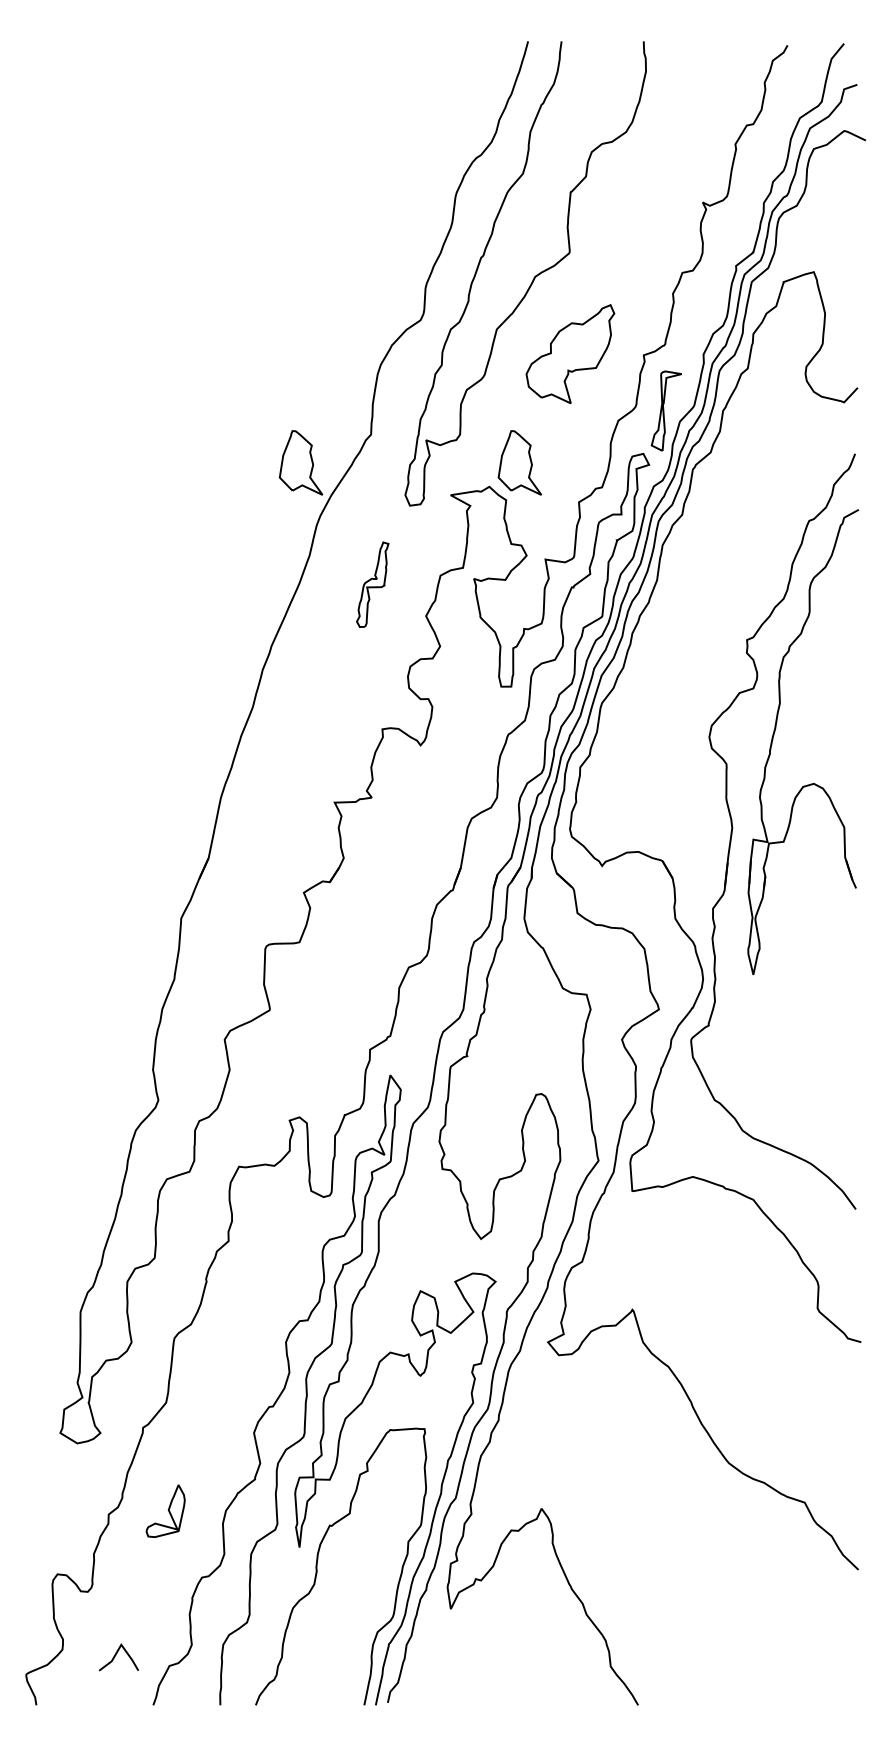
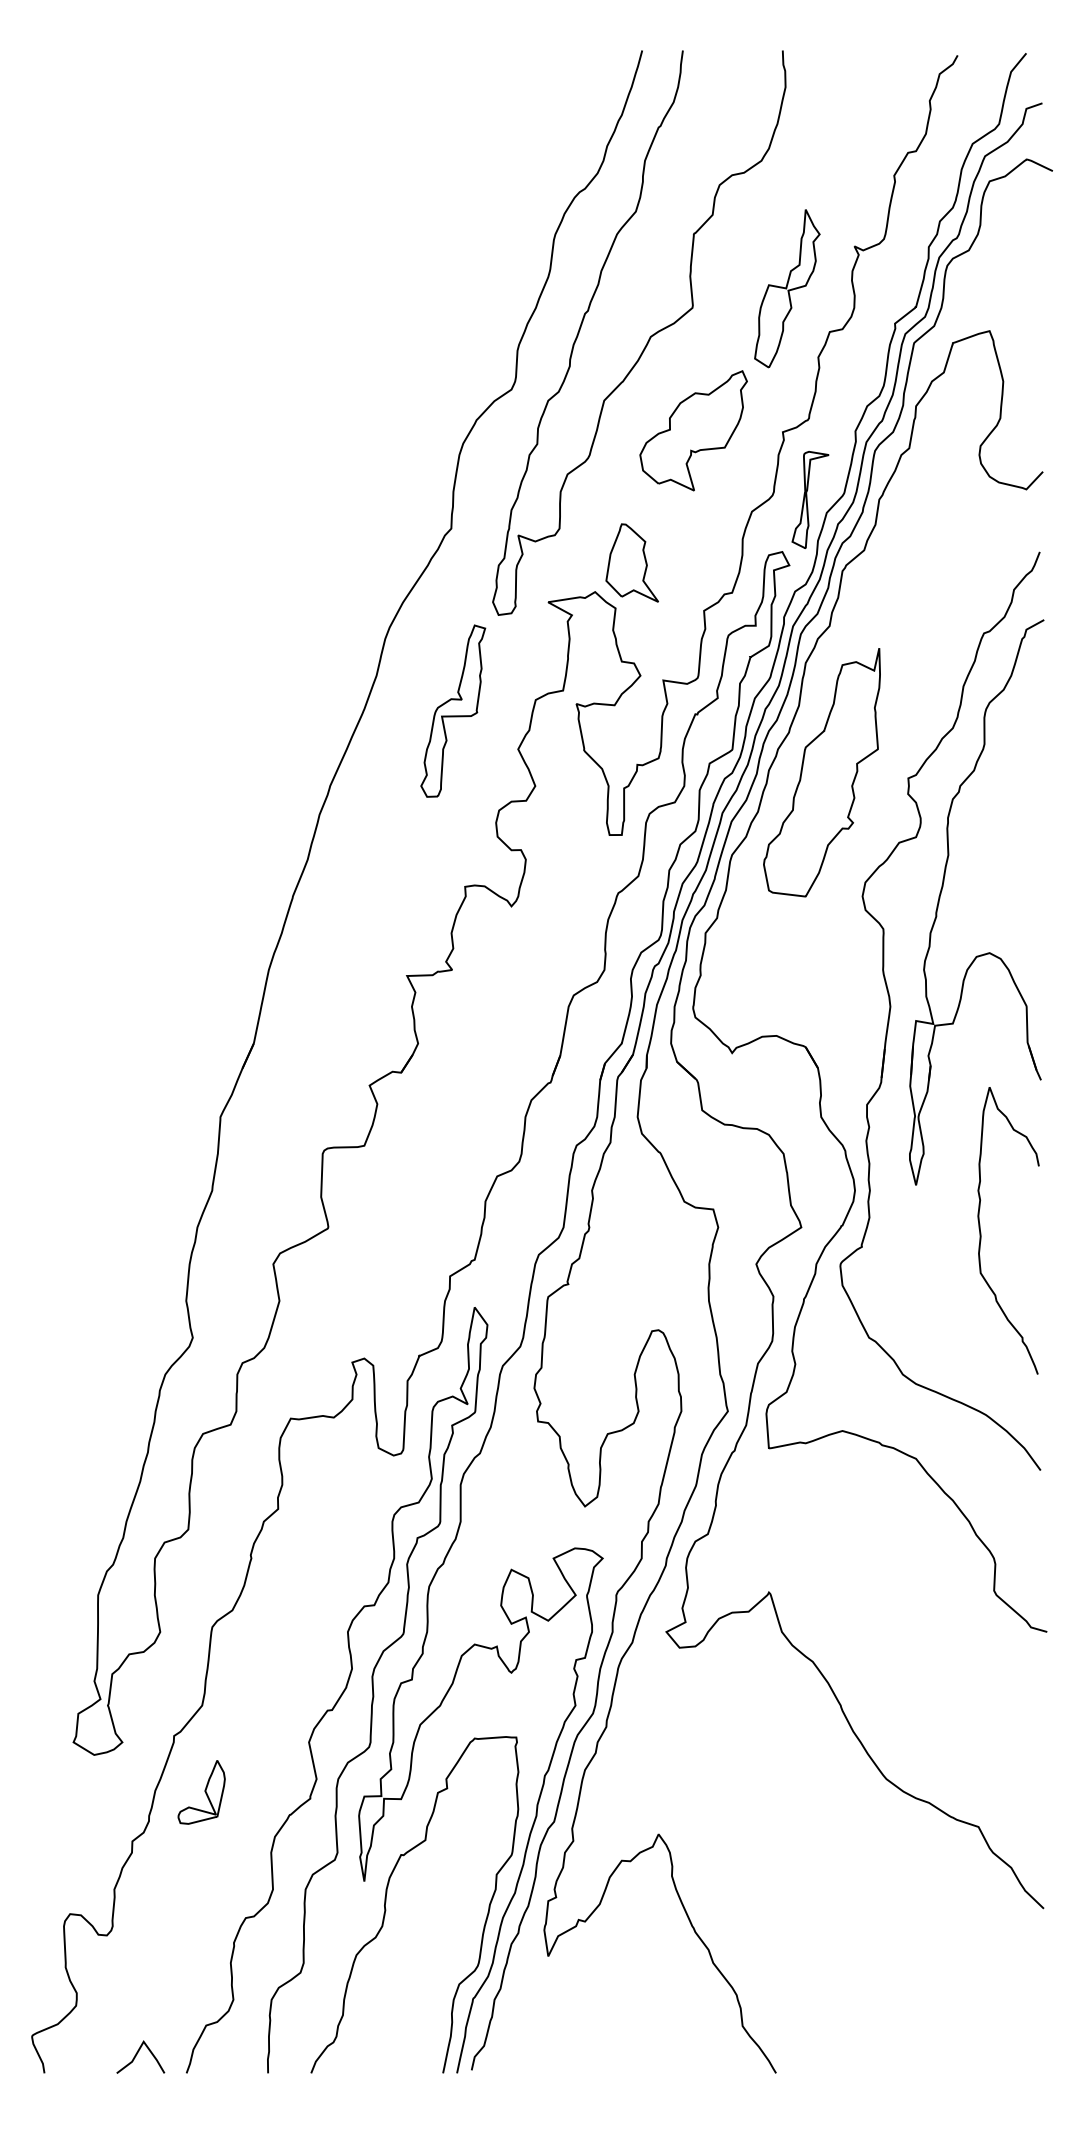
part: (647, 237) -> (787, 288), added
part: (300, 462) -> (365, 562), removed
part: (372, 584) -> (453, 710), size x1.67
part: (675, 635) -> (821, 772), added
curve: (807, 1013) -> (981, 1232), added
part: (165, 1511) -> (201, 1792), moved
line: (116, 1655) -> (137, 2054), moved

